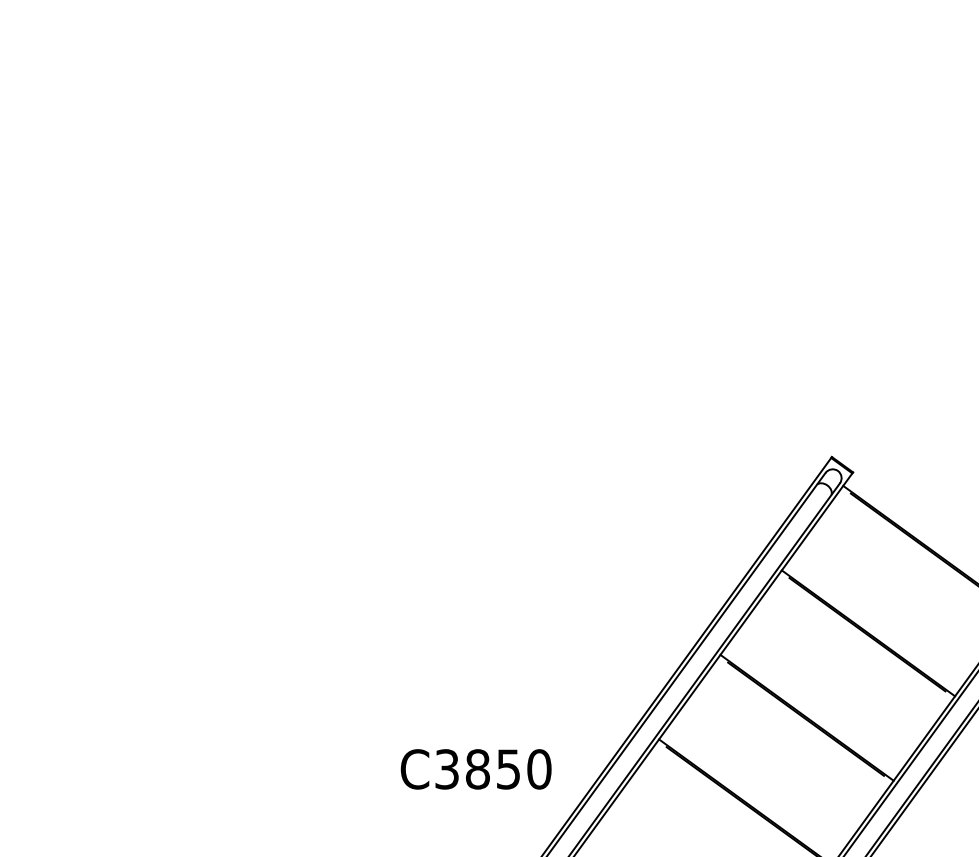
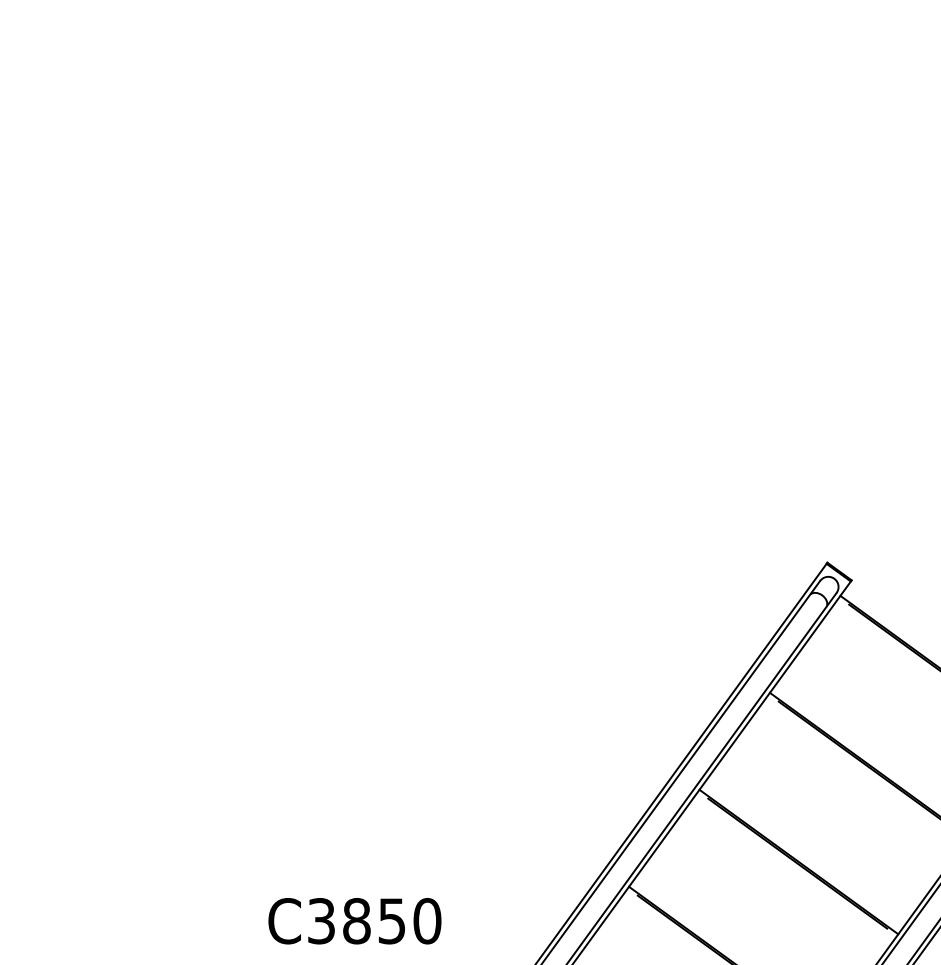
text: (475, 769) -> (354, 921), moved

